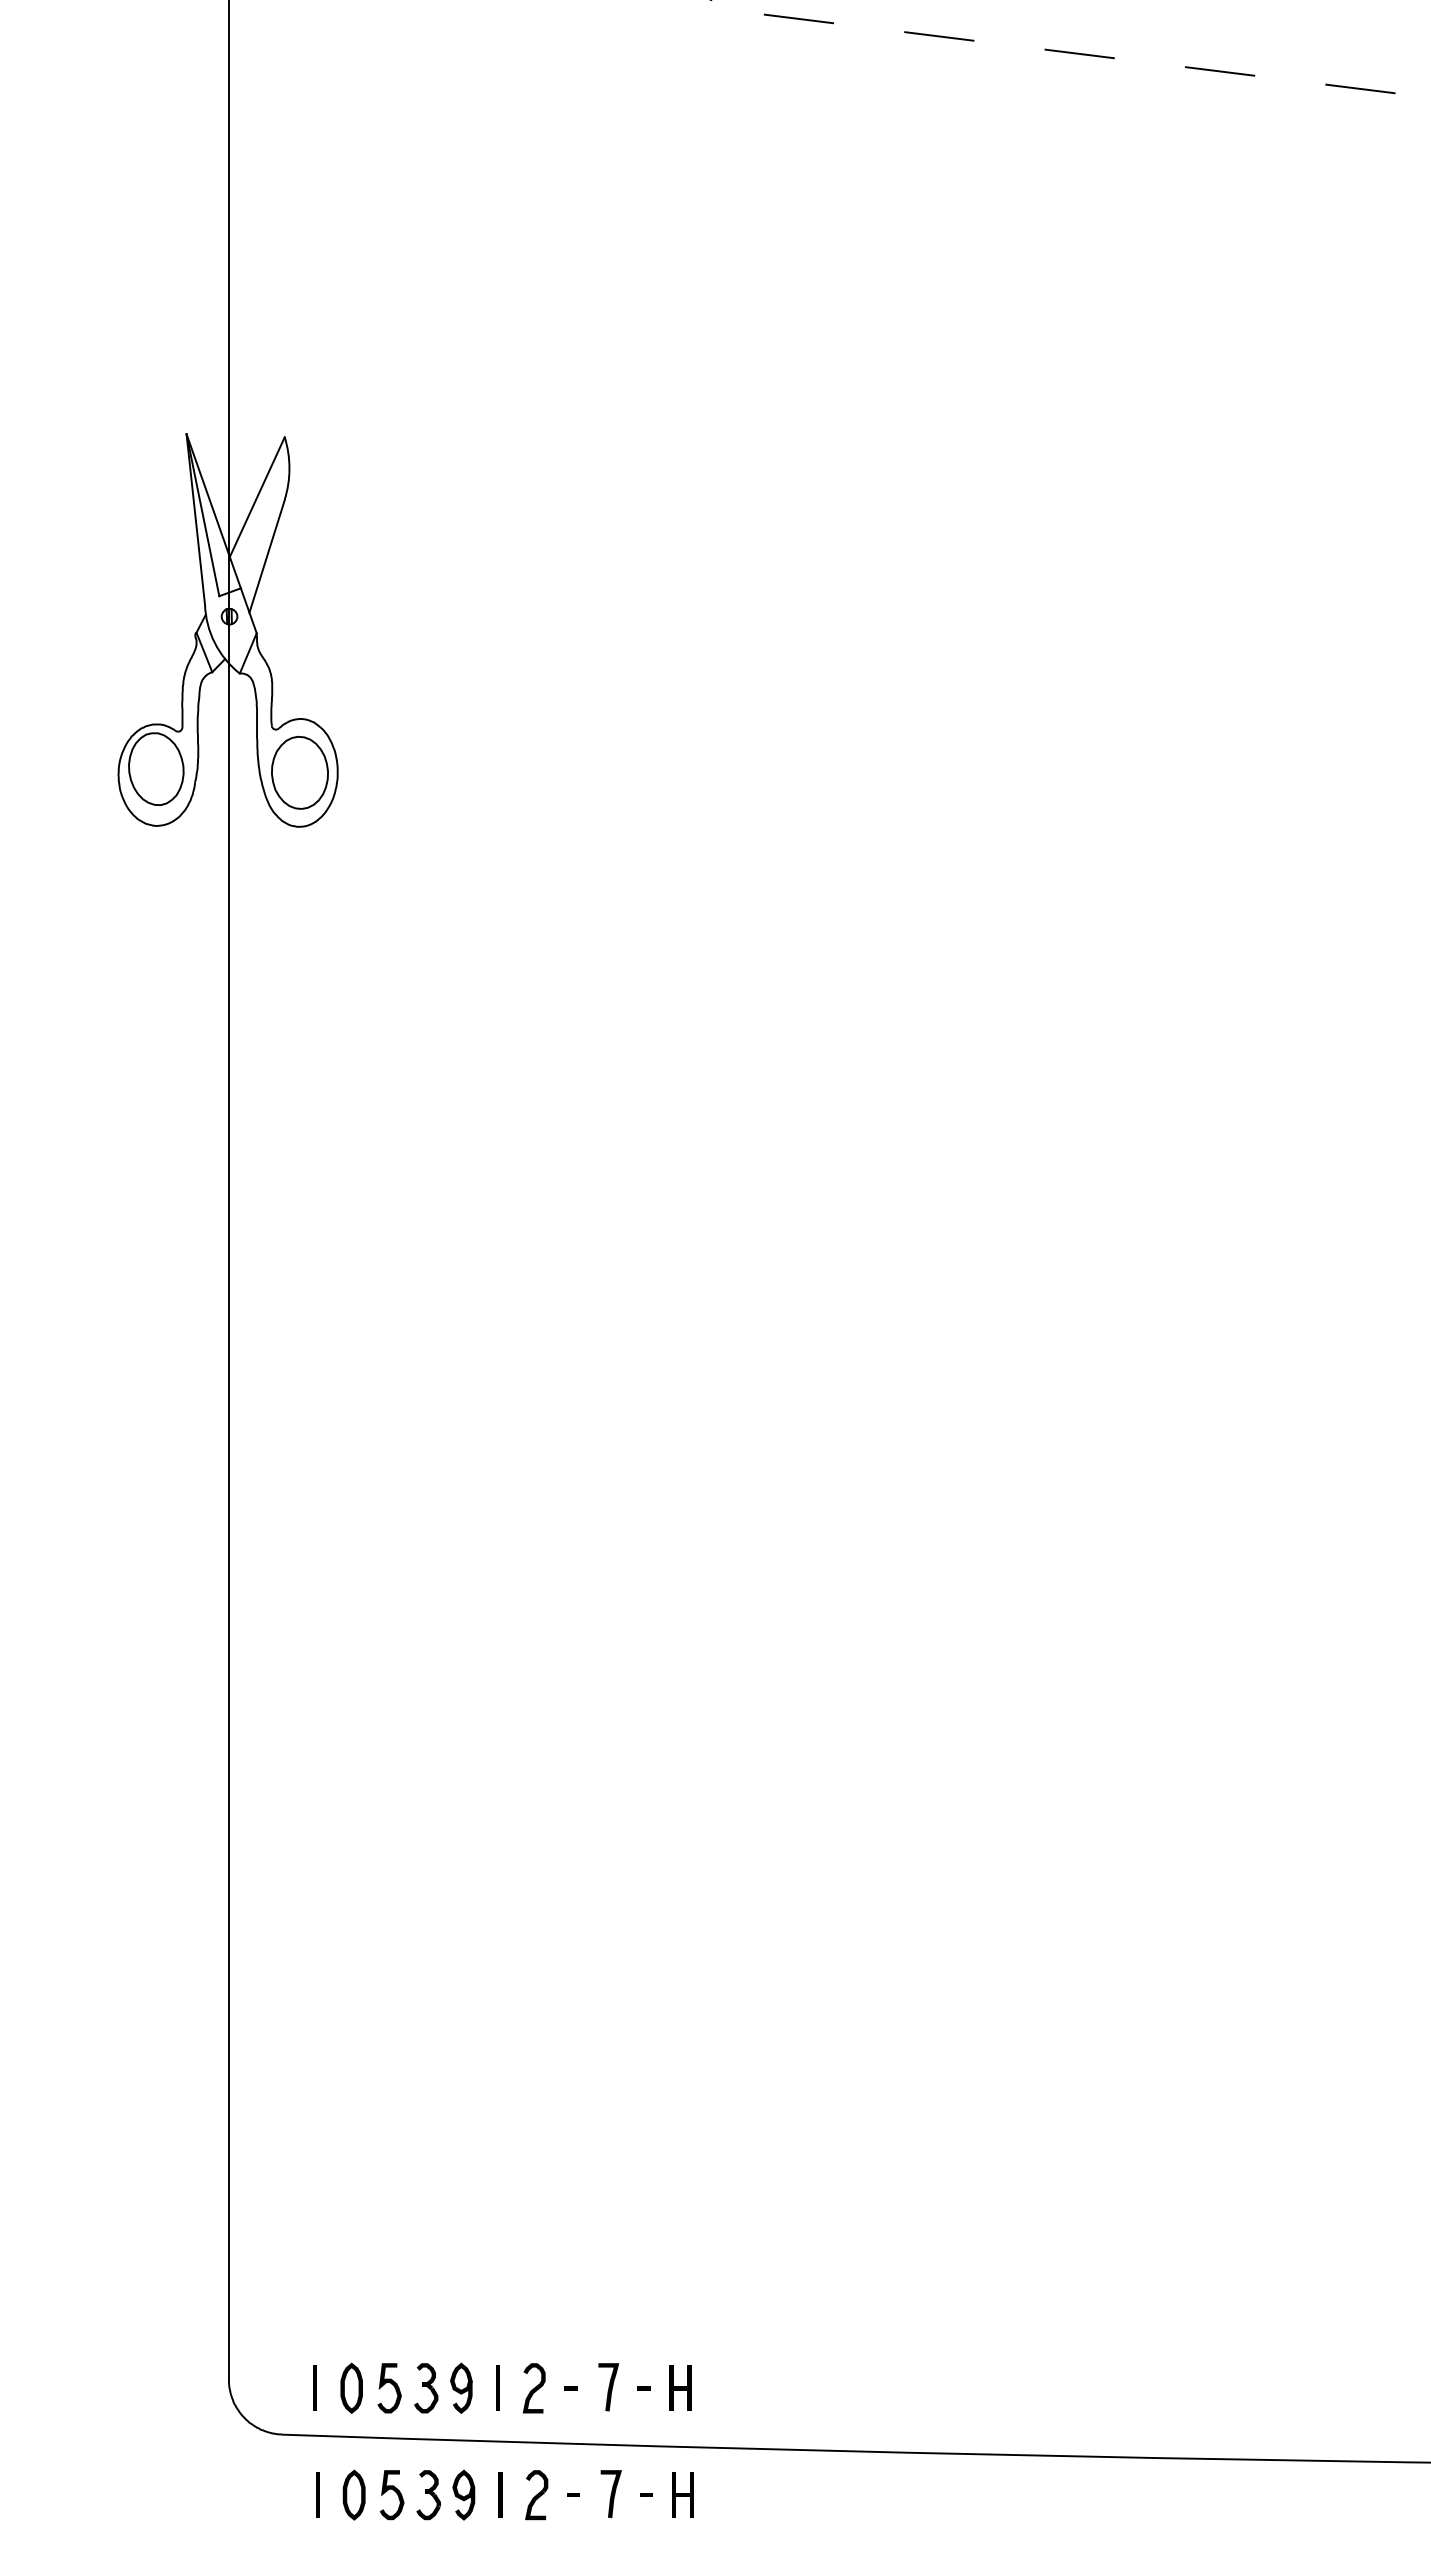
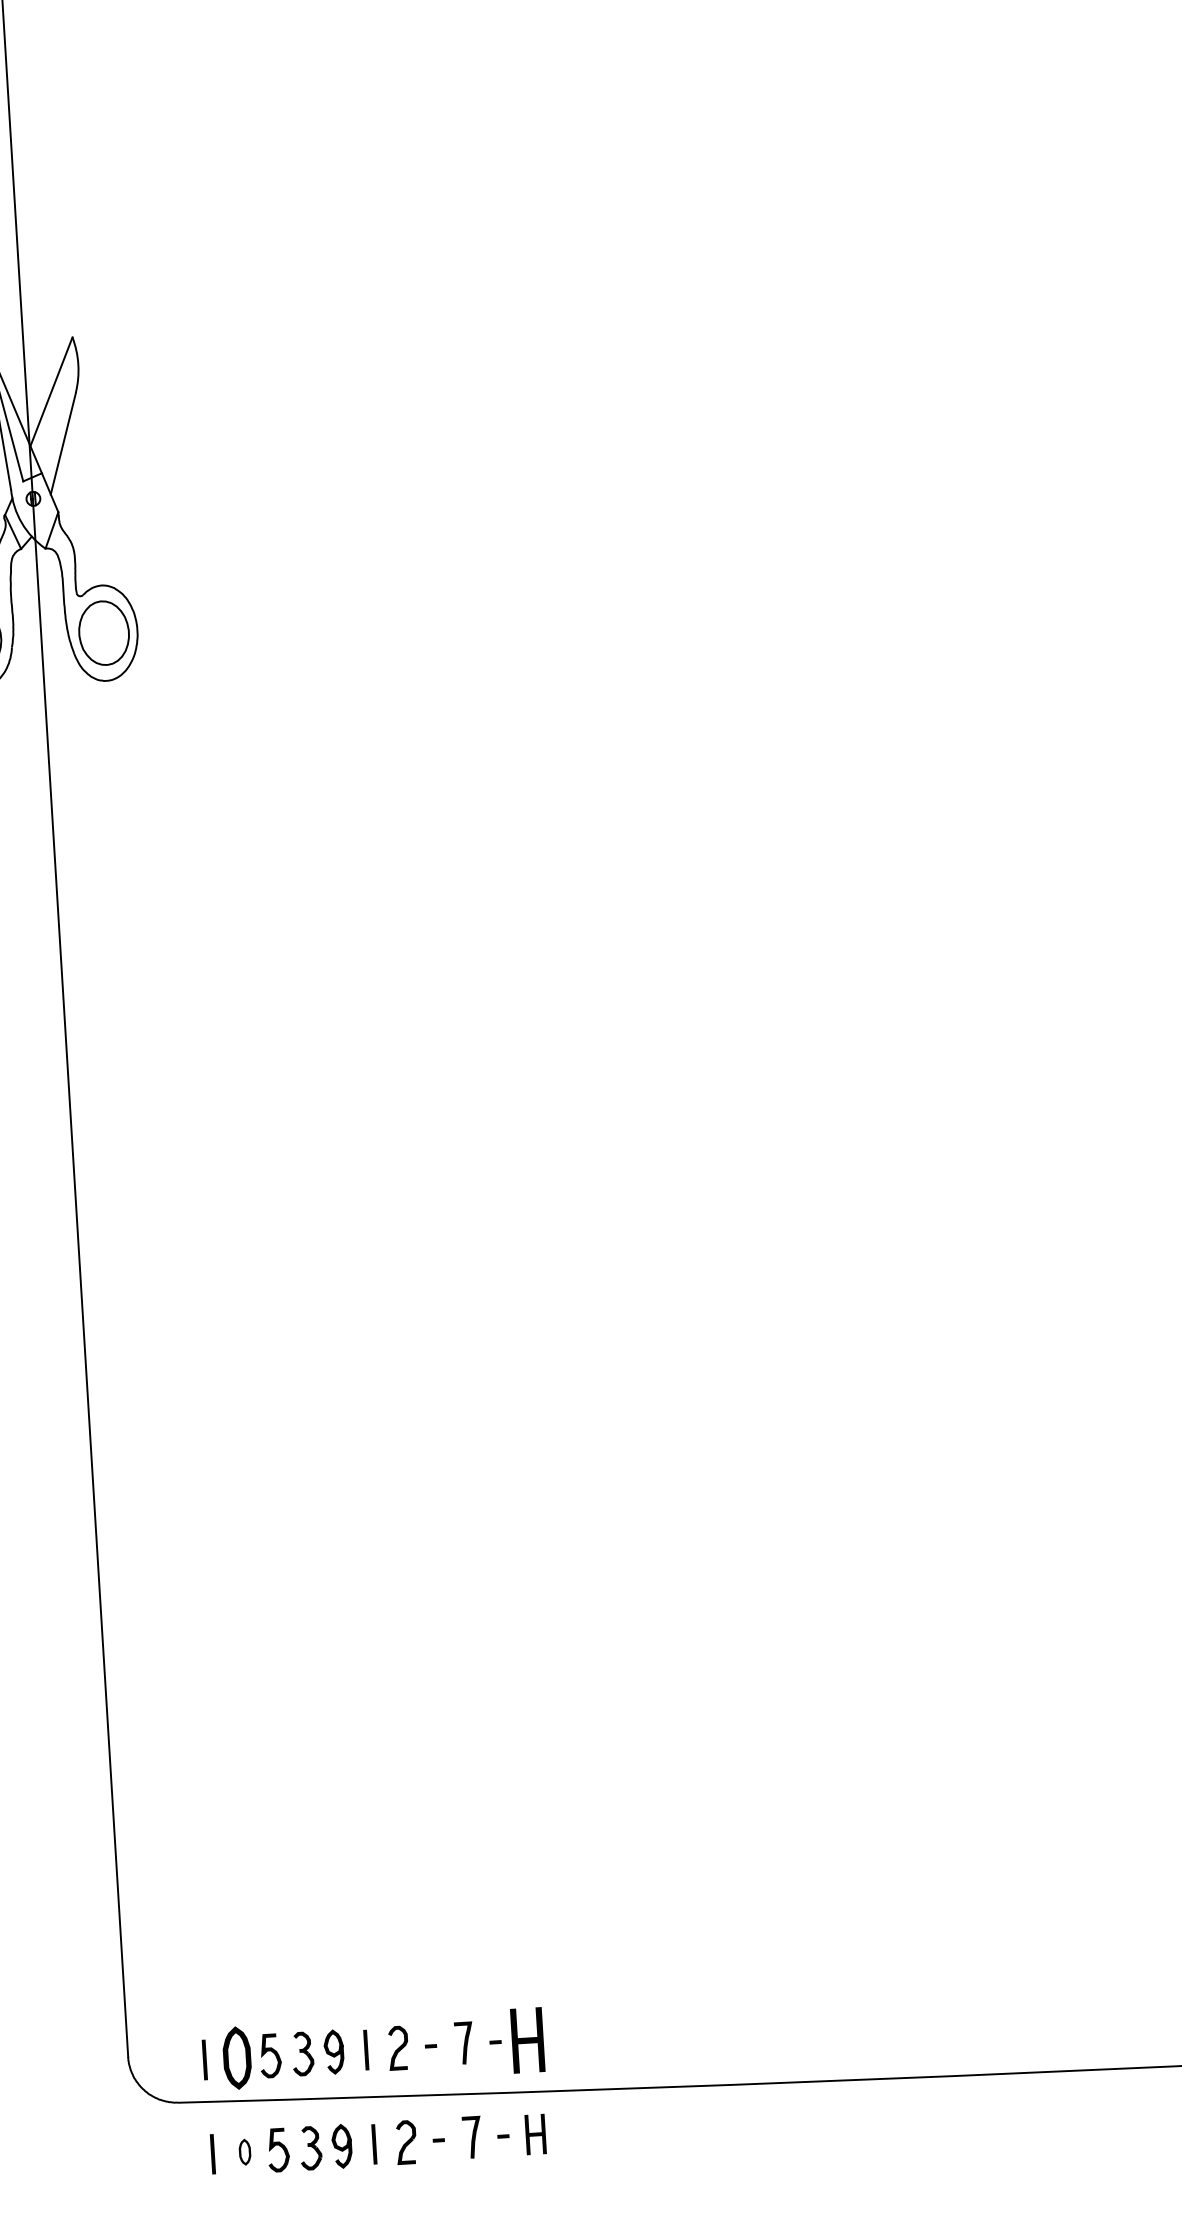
part: (351, 2387) -> (236, 2057), size x1.4
part: (680, 2387) -> (527, 2039), size x1.6
part: (353, 2494) -> (244, 2151), size x0.6

